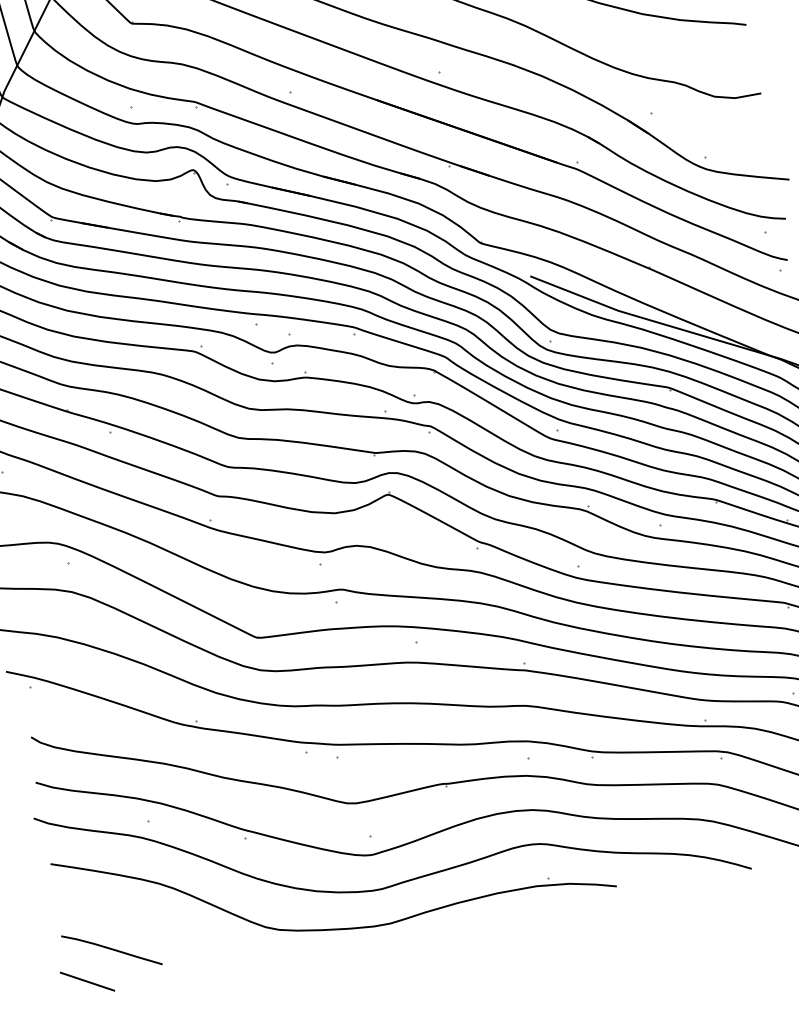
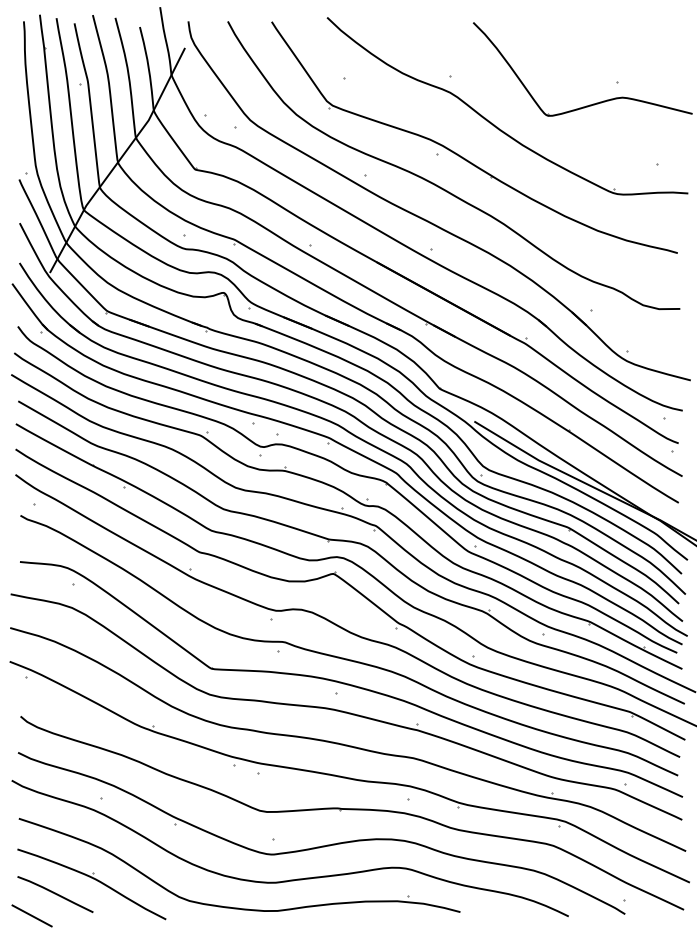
part: (154, 930) -> (91, 884), added

